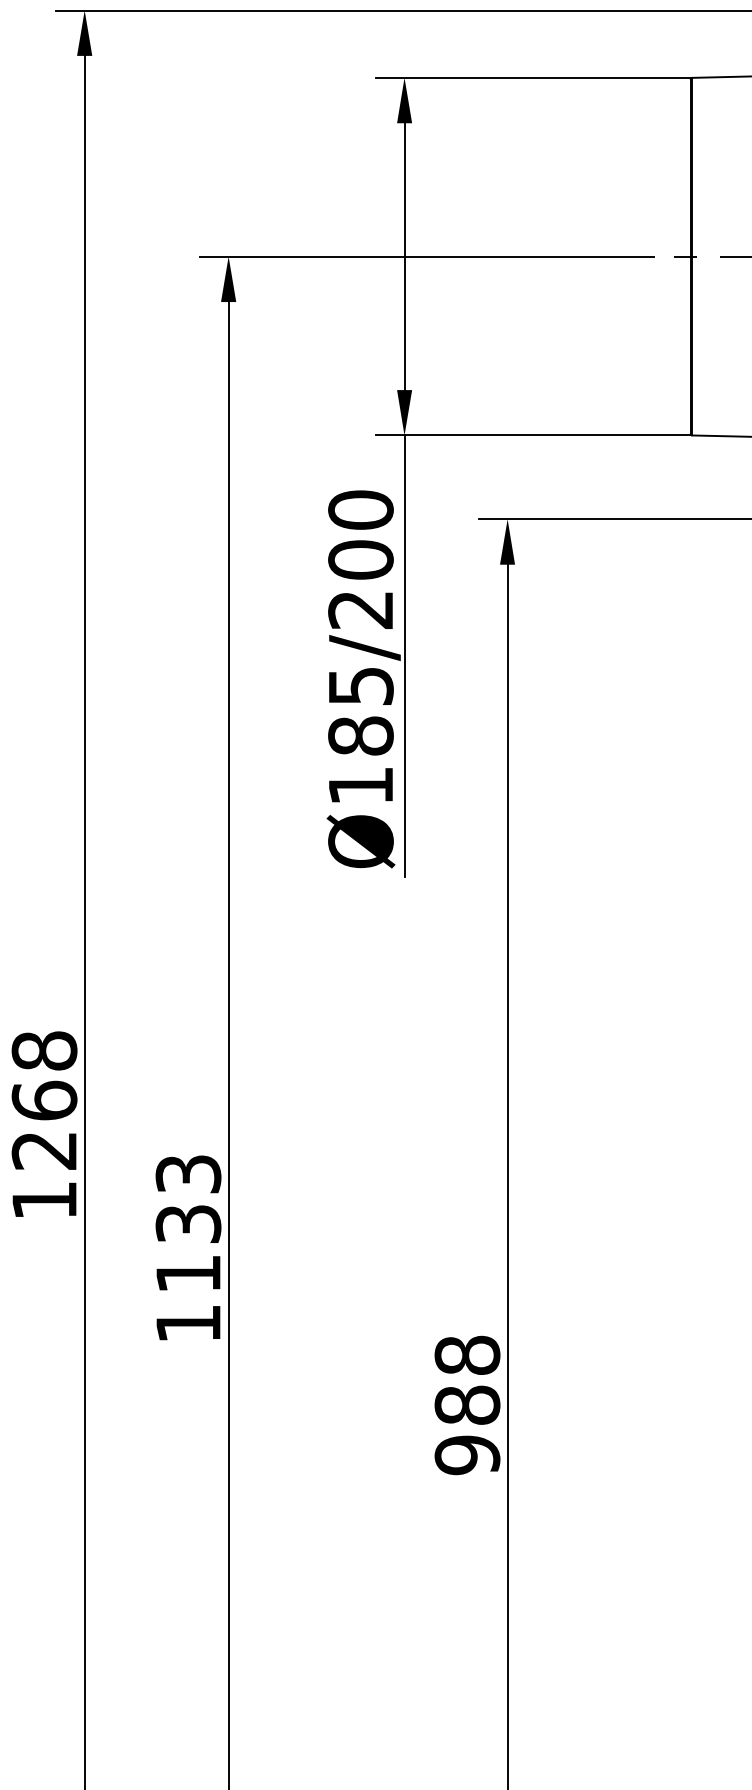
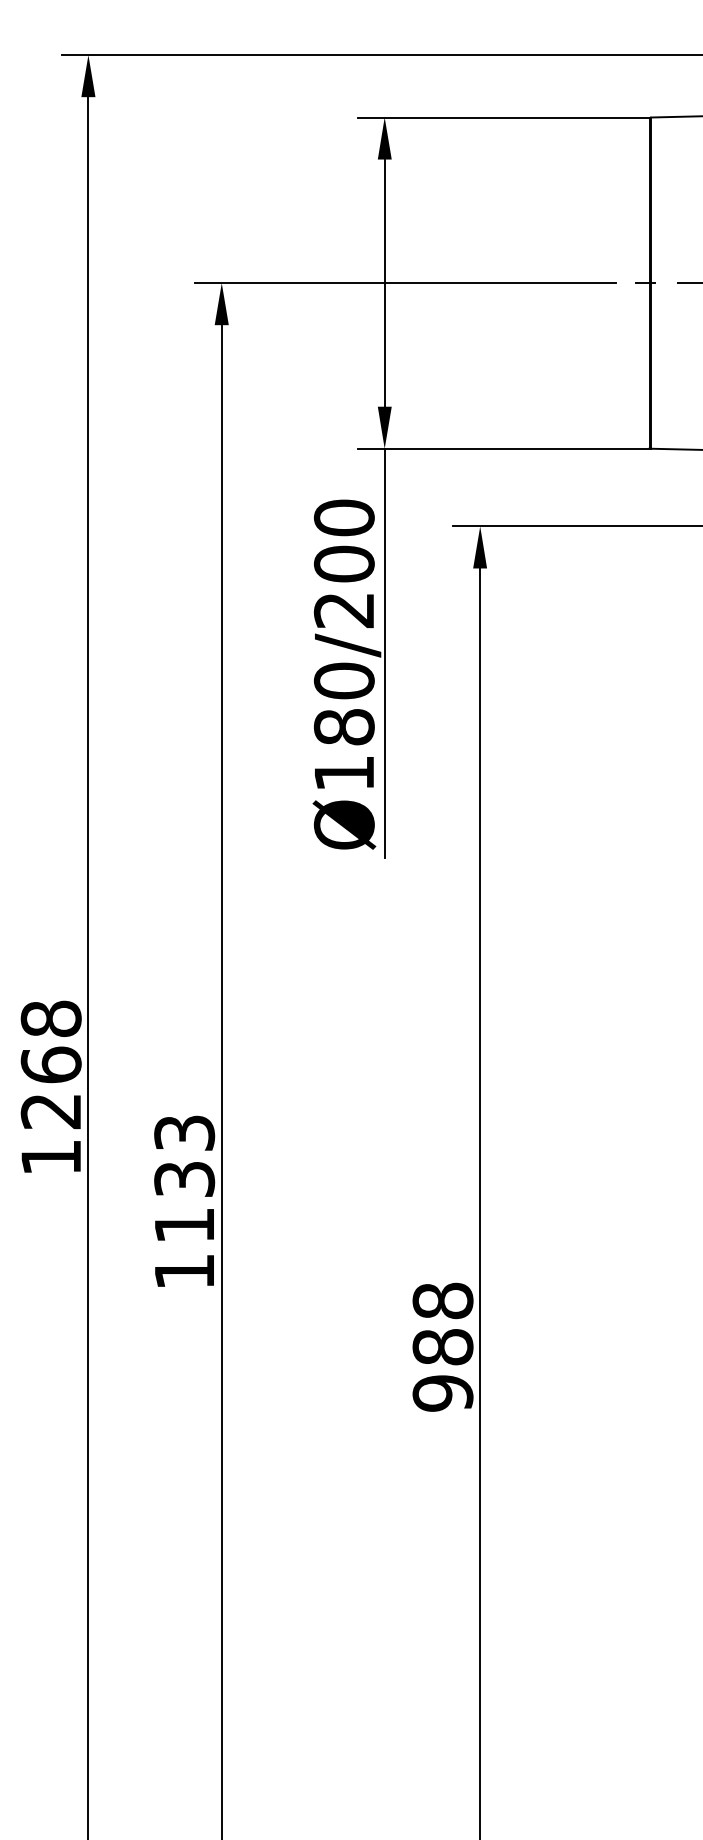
text: (360, 685) -> (343, 680), Ø185/200 -> Ø180/200

